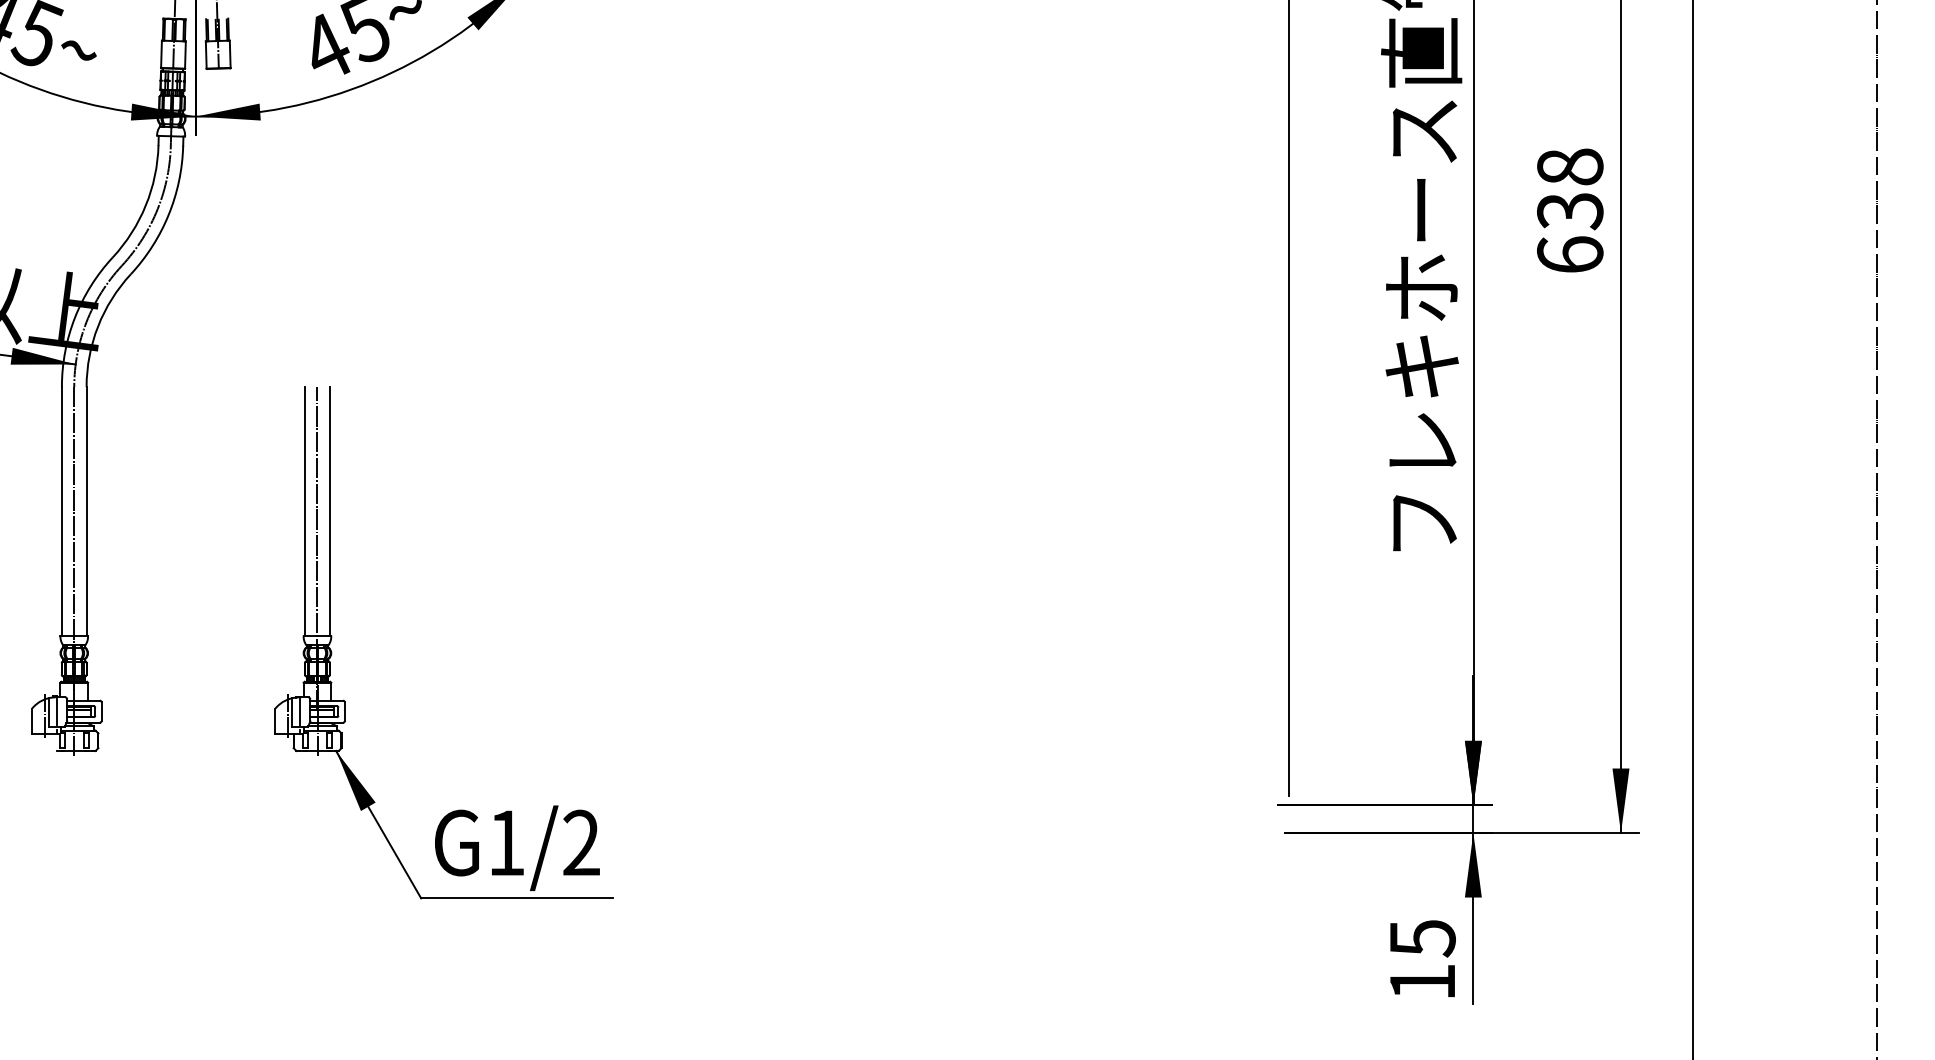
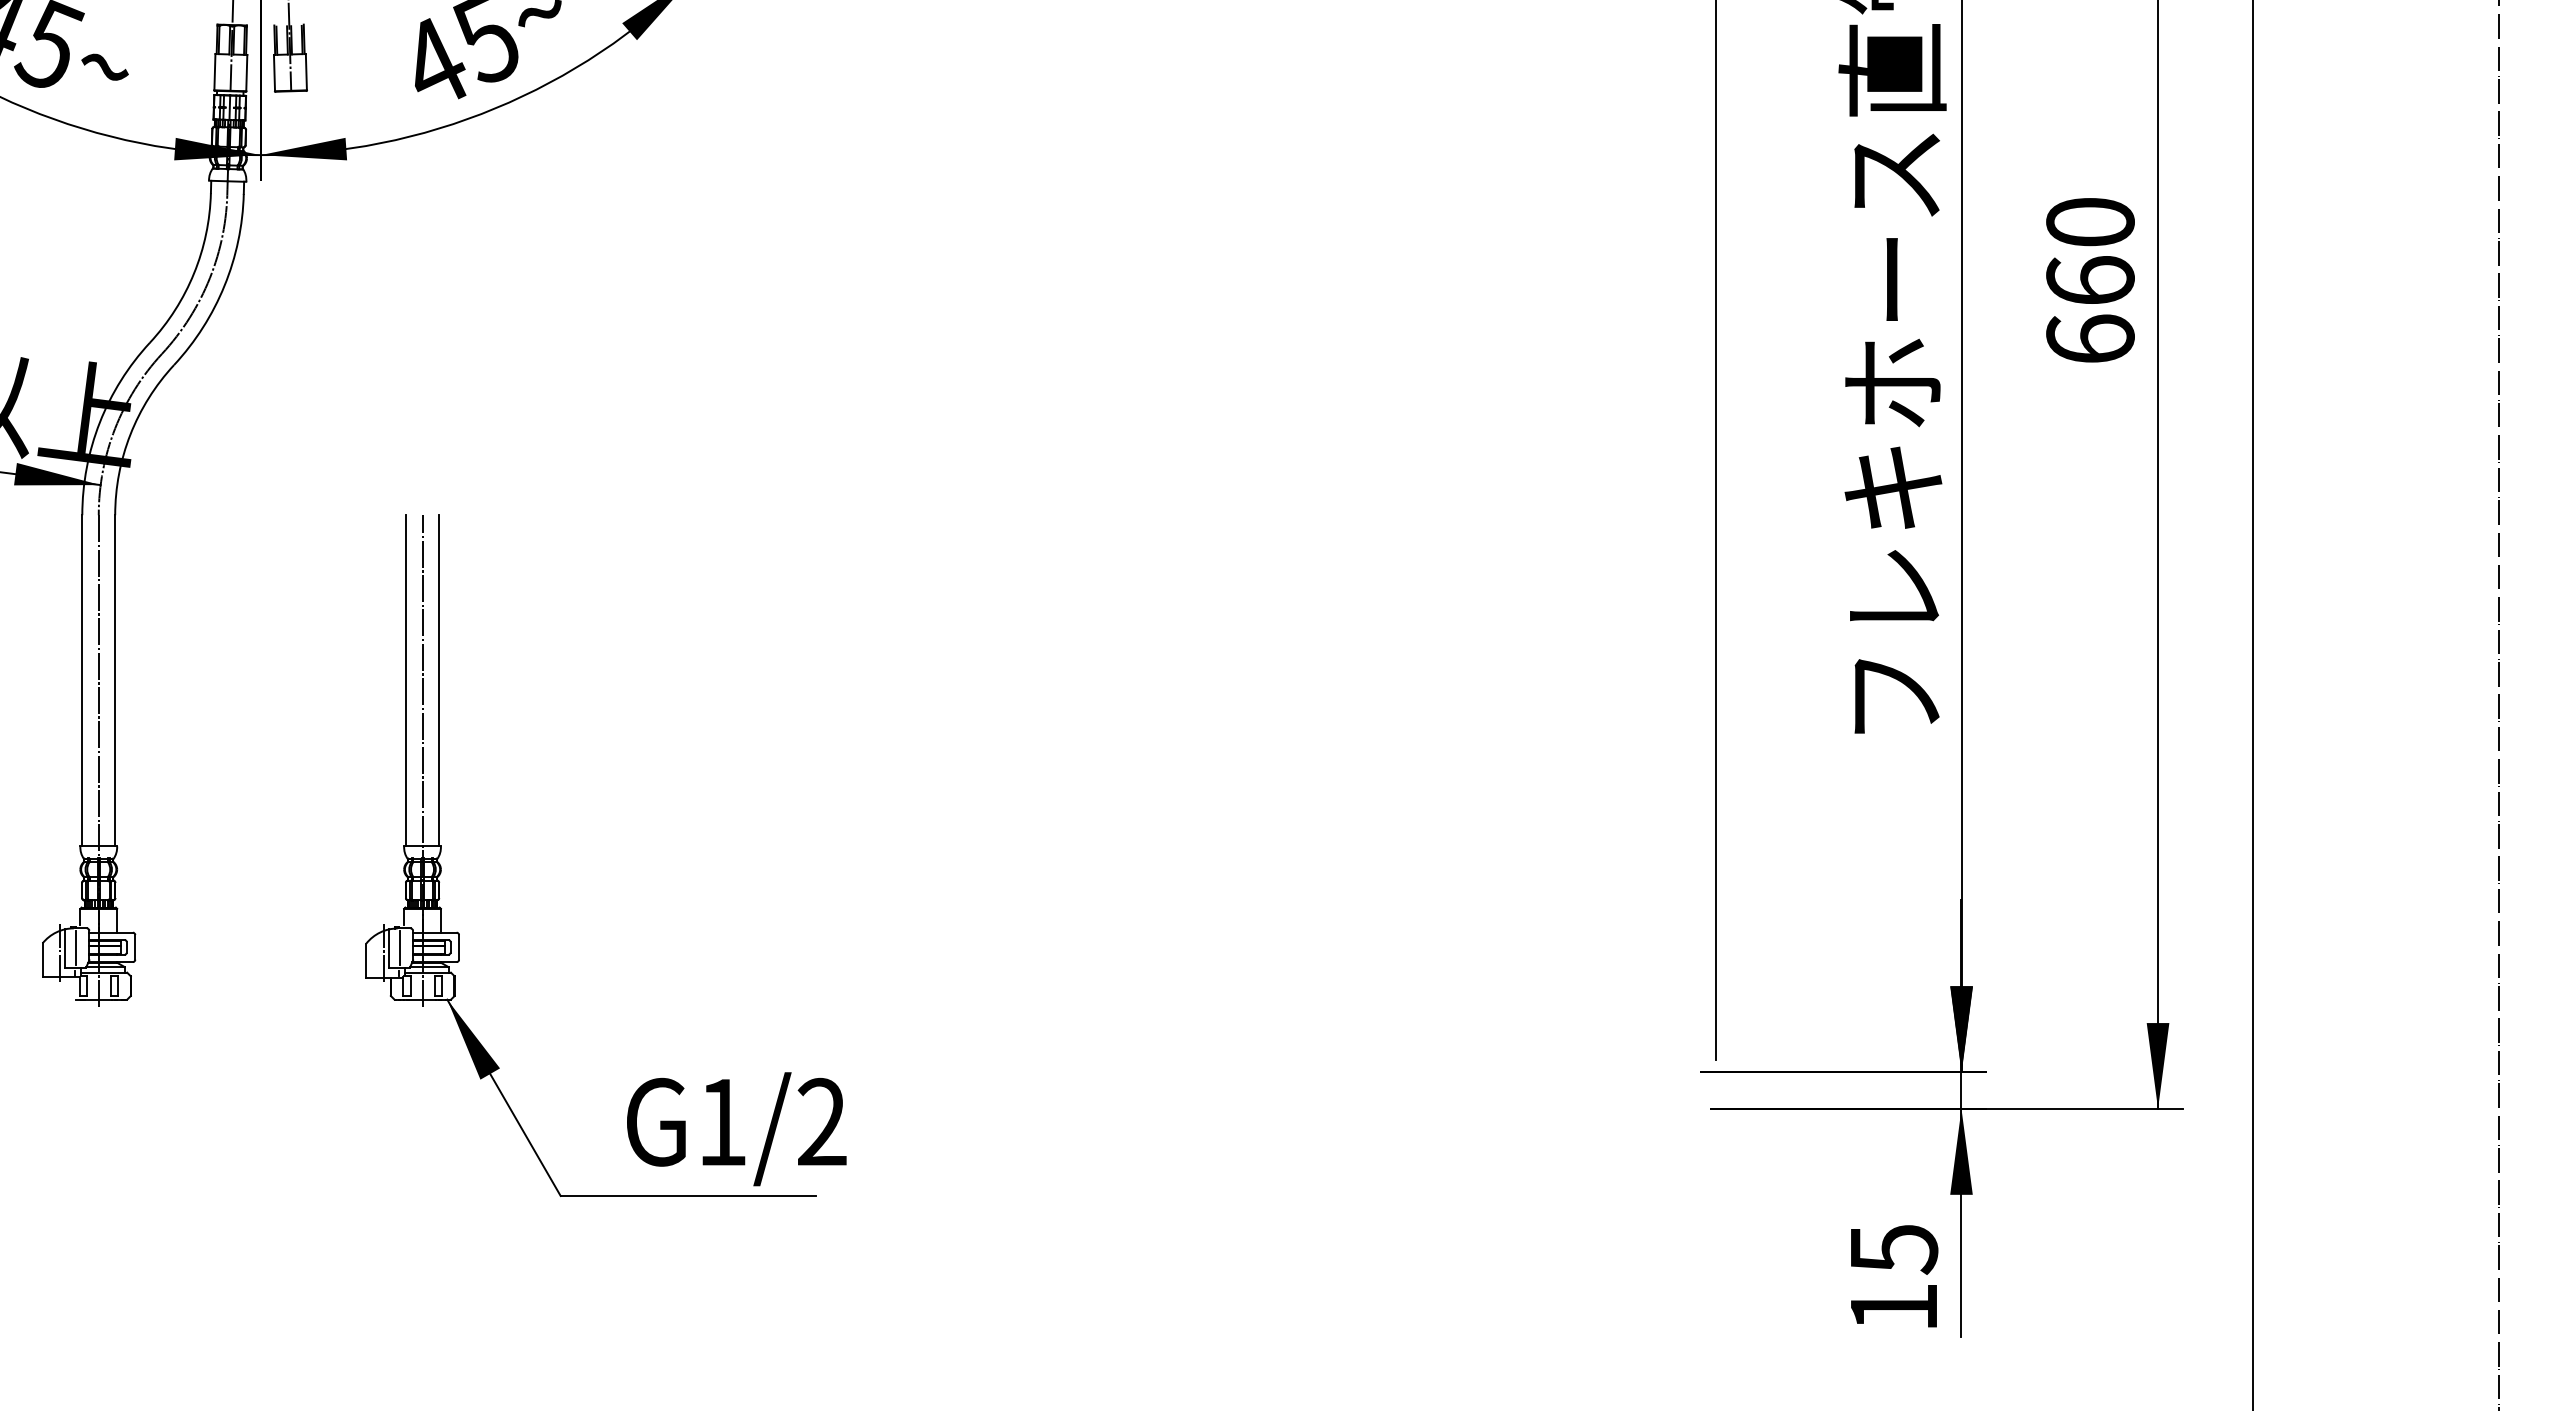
text: (1570, 189) -> (2090, 251), 638 -> 660
text: (517, 848) -> (736, 1129), moved

